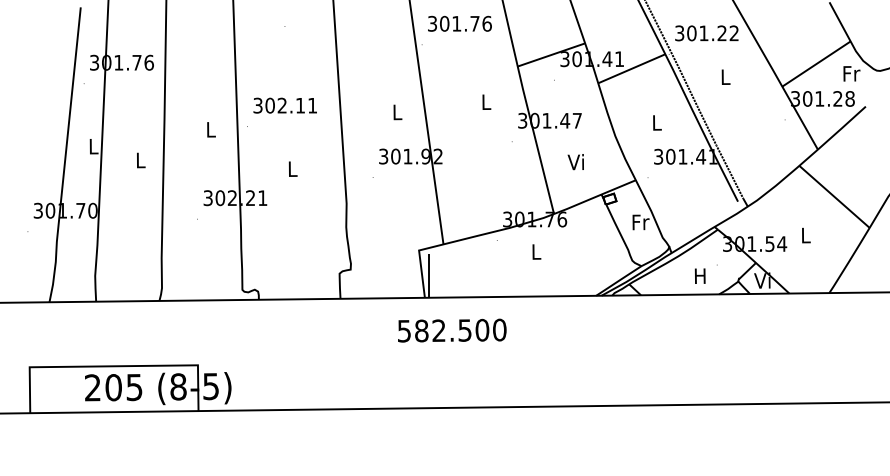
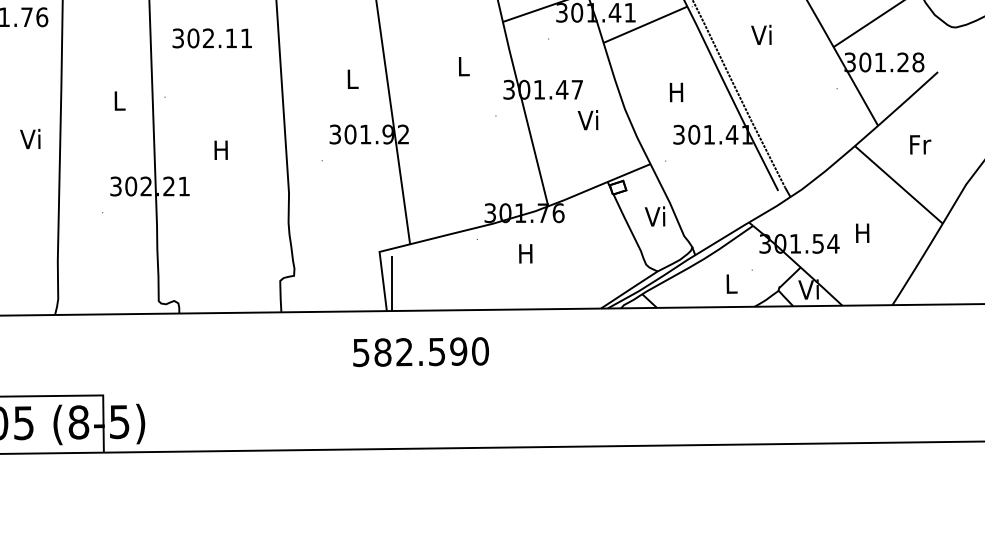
text: (851, 73) -> (920, 144), moved
text: (724, 76) -> (761, 34), L -> Vi
text: (284, 105) -> (211, 38), moved
text: (656, 122) -> (676, 91), L -> H
text: (139, 160) -> (30, 139), L -> Vi
text: (575, 162) -> (587, 120), moved
text: (292, 168) -> (221, 149), L -> H
text: (640, 222) -> (656, 216), Fr -> Vi
text: (805, 235) -> (862, 233), L -> H
text: (535, 251) -> (525, 253), L -> H
text: (699, 275) -> (730, 283), H -> L
text: (482, 330) -> (458, 351), 582.500 -> 582.590

